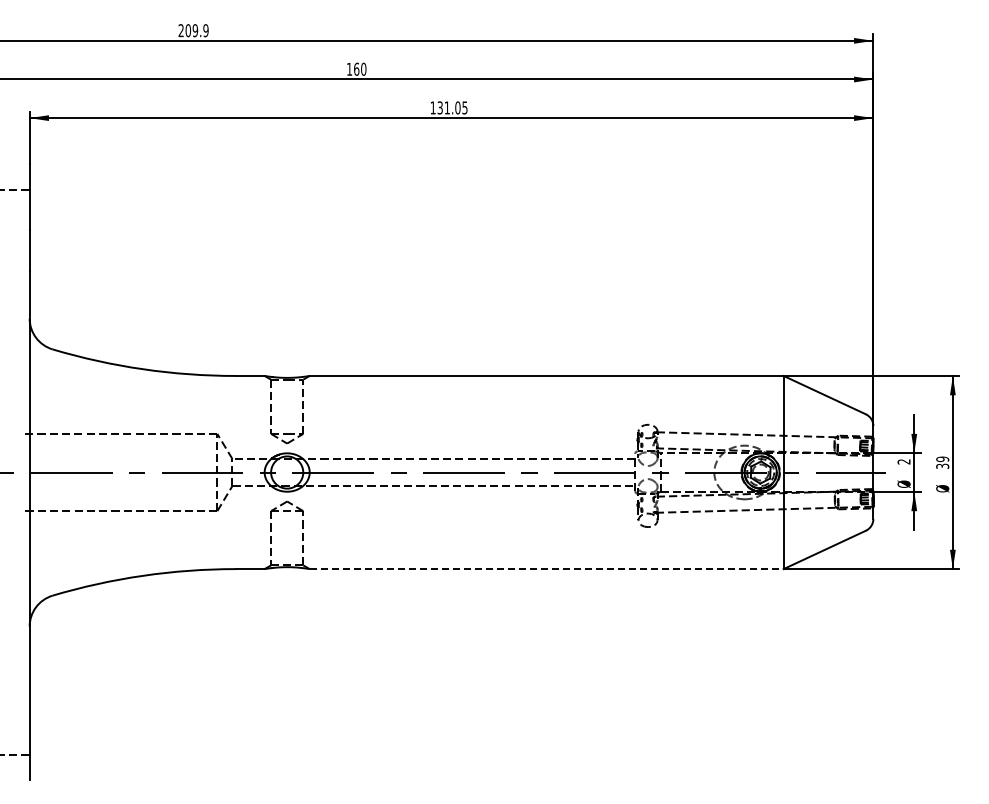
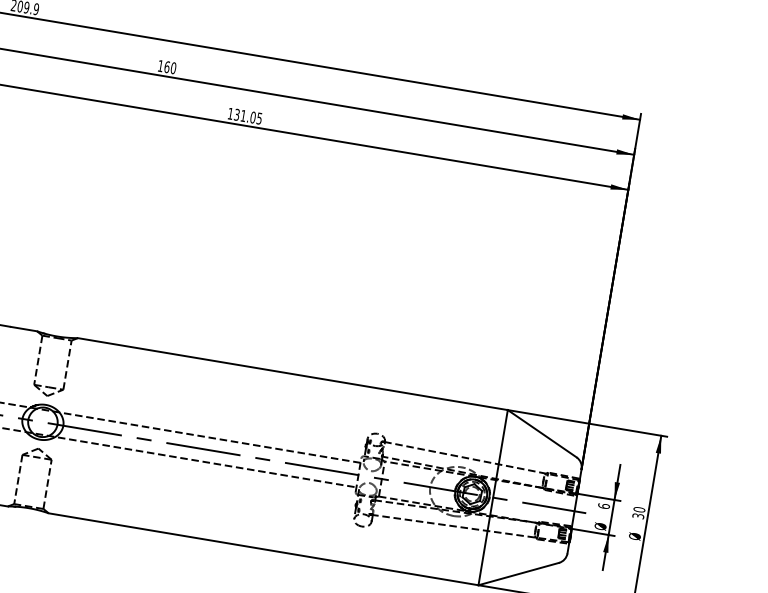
text: (942, 459) -> (639, 509), 39 -> 30
text: (903, 461) -> (603, 505), 2 -> 6
line: (546, 569) -> (263, 549), dashed -> solid

